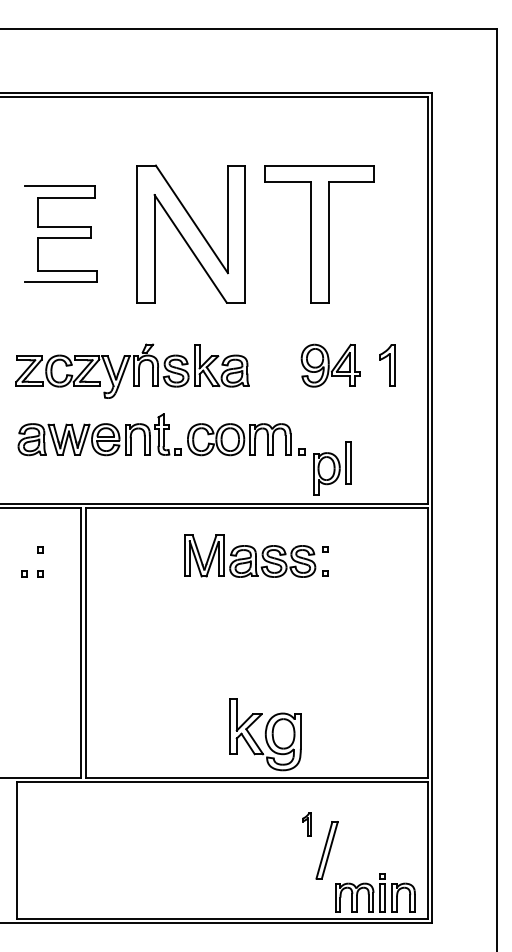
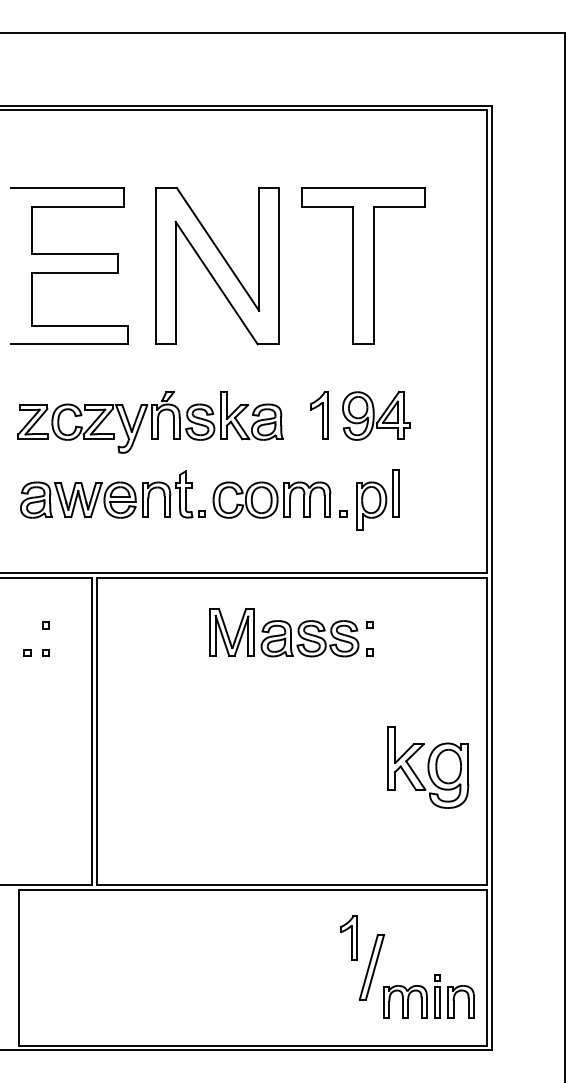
part: (60, 234) -> (68, 266), size x1.43
part: (387, 365) -> (320, 415), moved
part: (332, 468) -> (378, 499), moved
part: (265, 734) -> (428, 767), moved
part: (306, 824) -> (348, 937), size x1.67
part: (375, 892) -> (429, 995), moved

